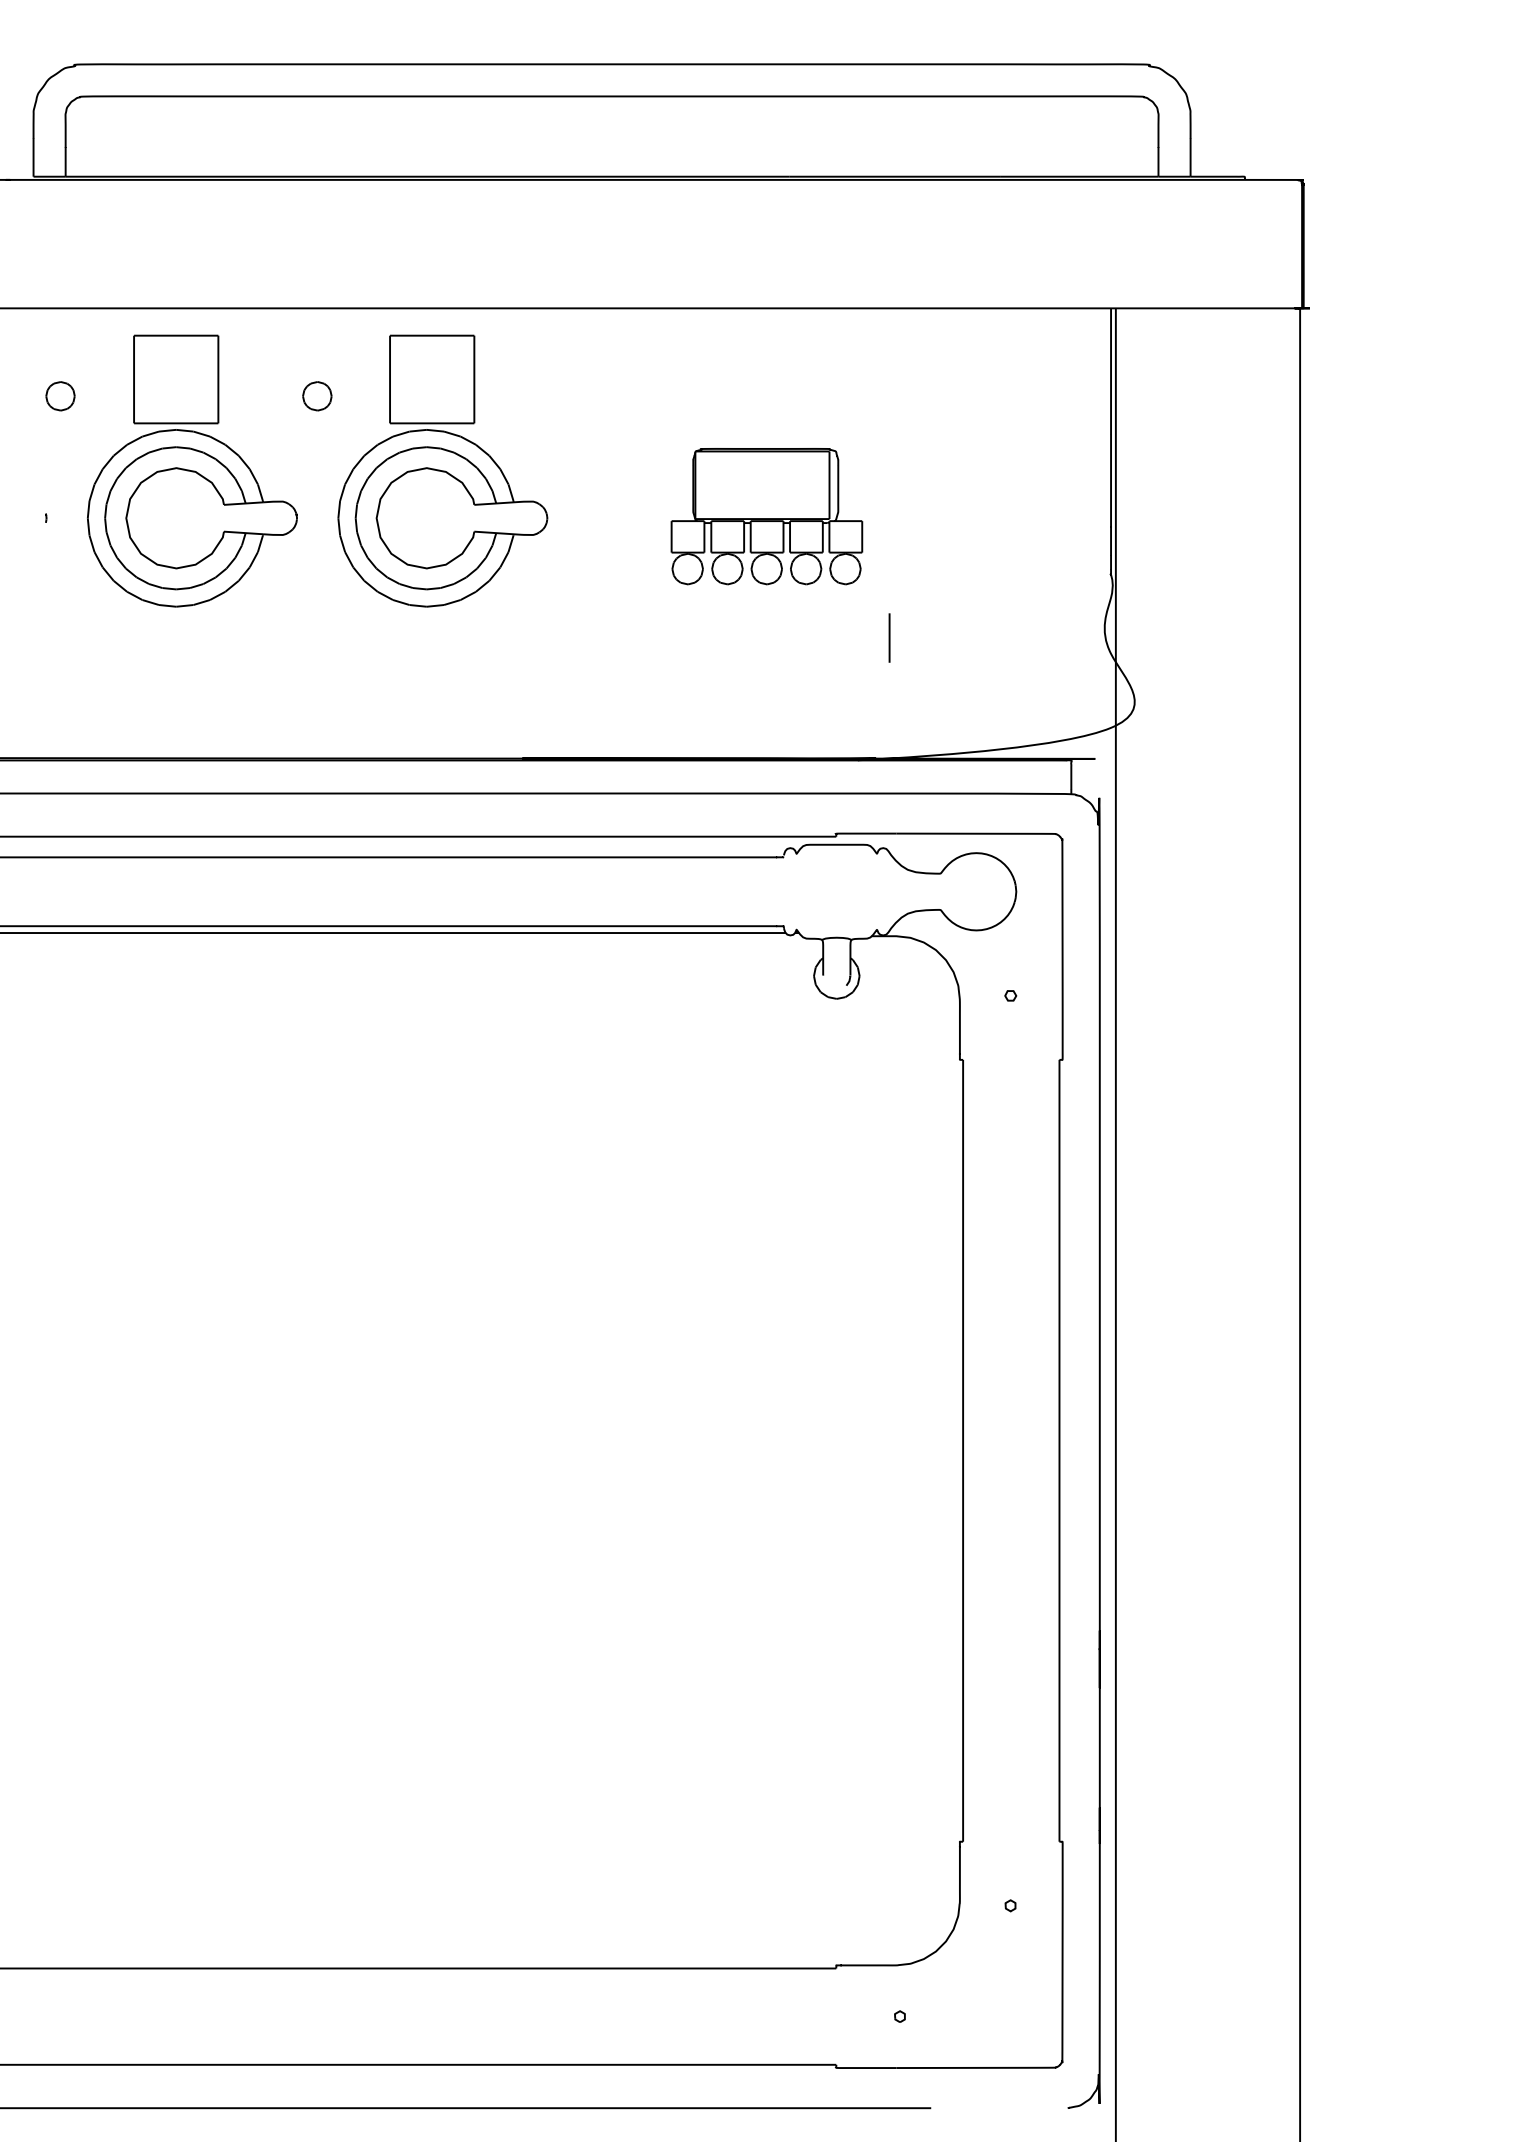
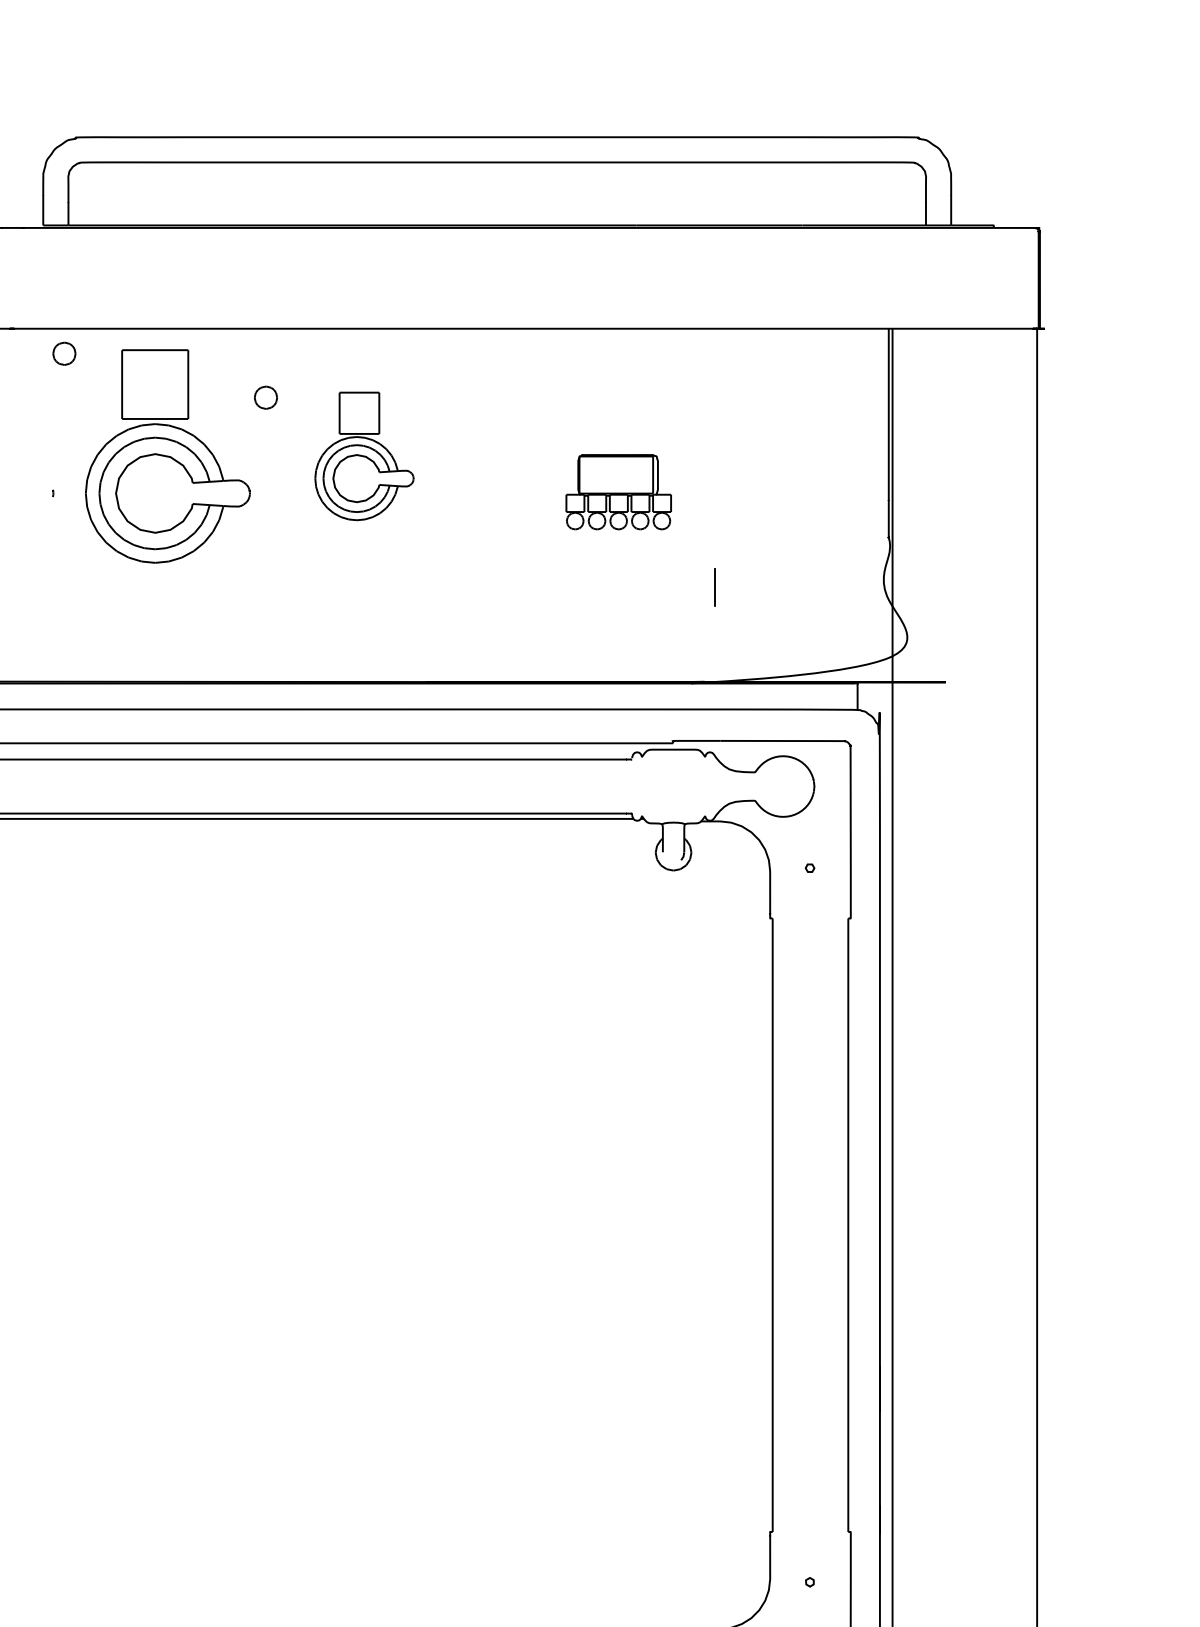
part: (60, 396) -> (64, 353), moved
part: (442, 470) -> (364, 455), size x0.6
part: (766, 516) -> (618, 492), size x0.7

